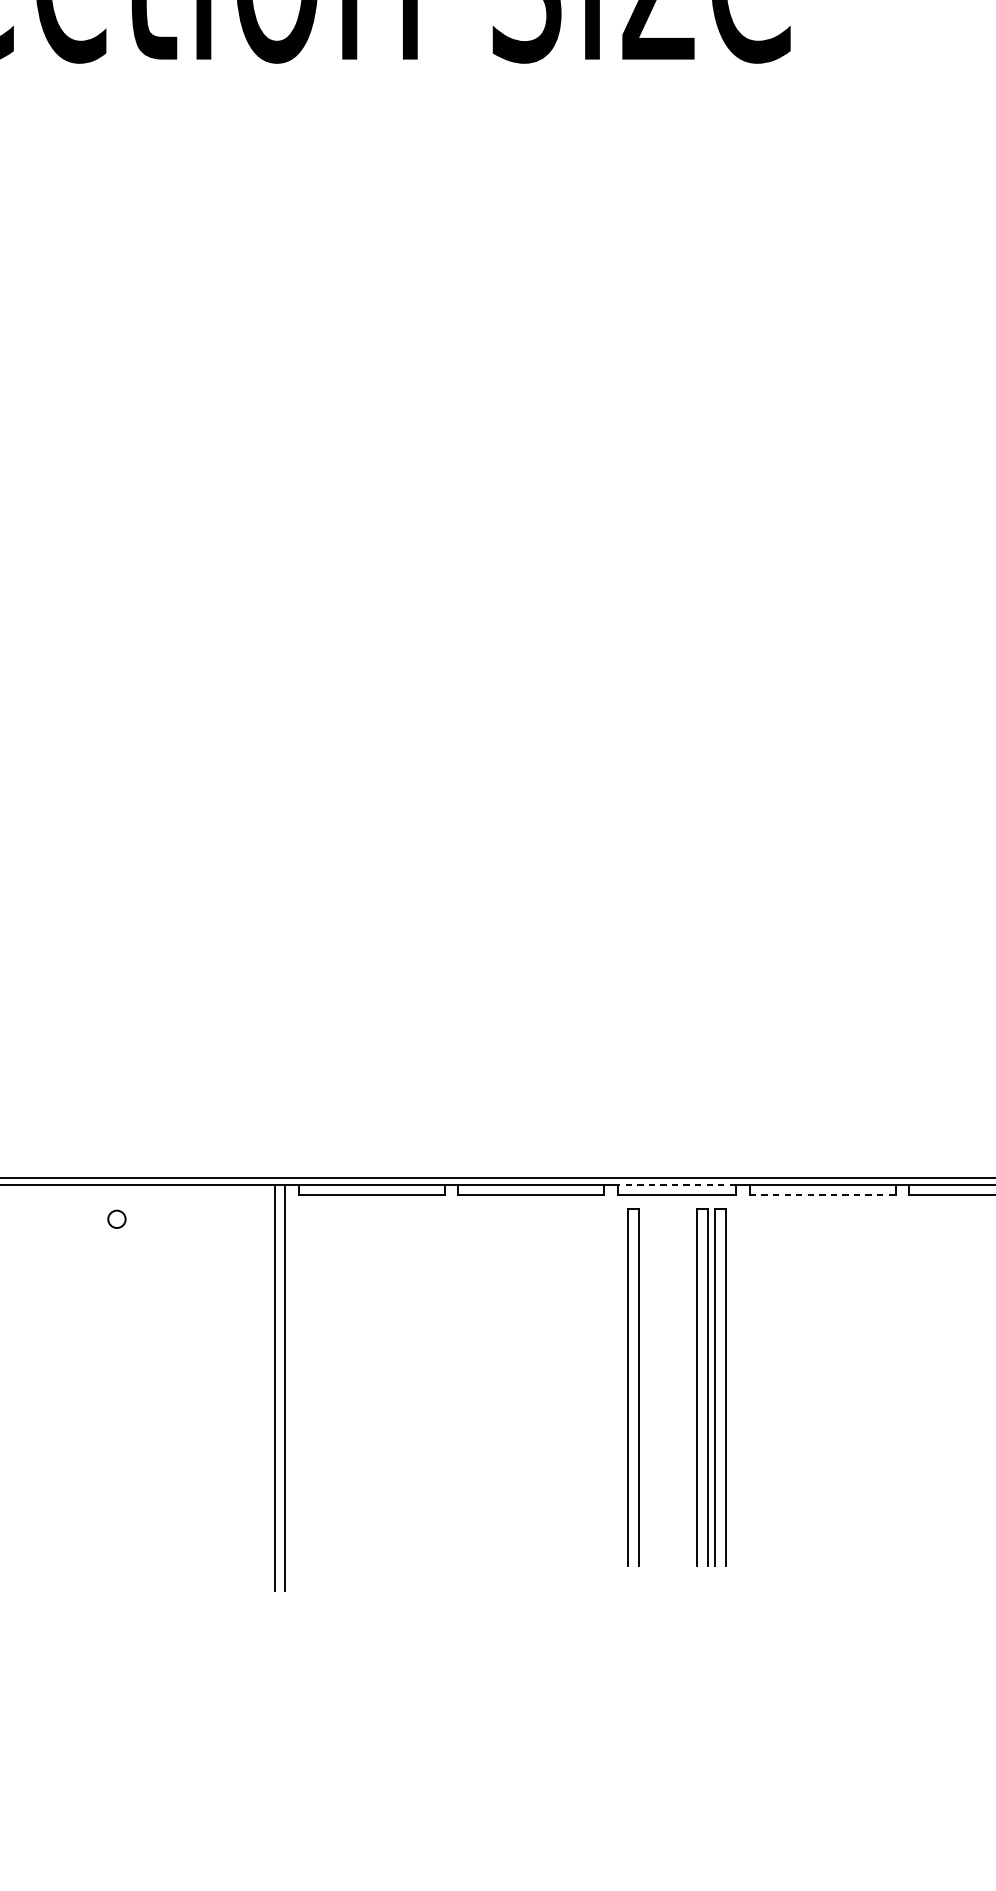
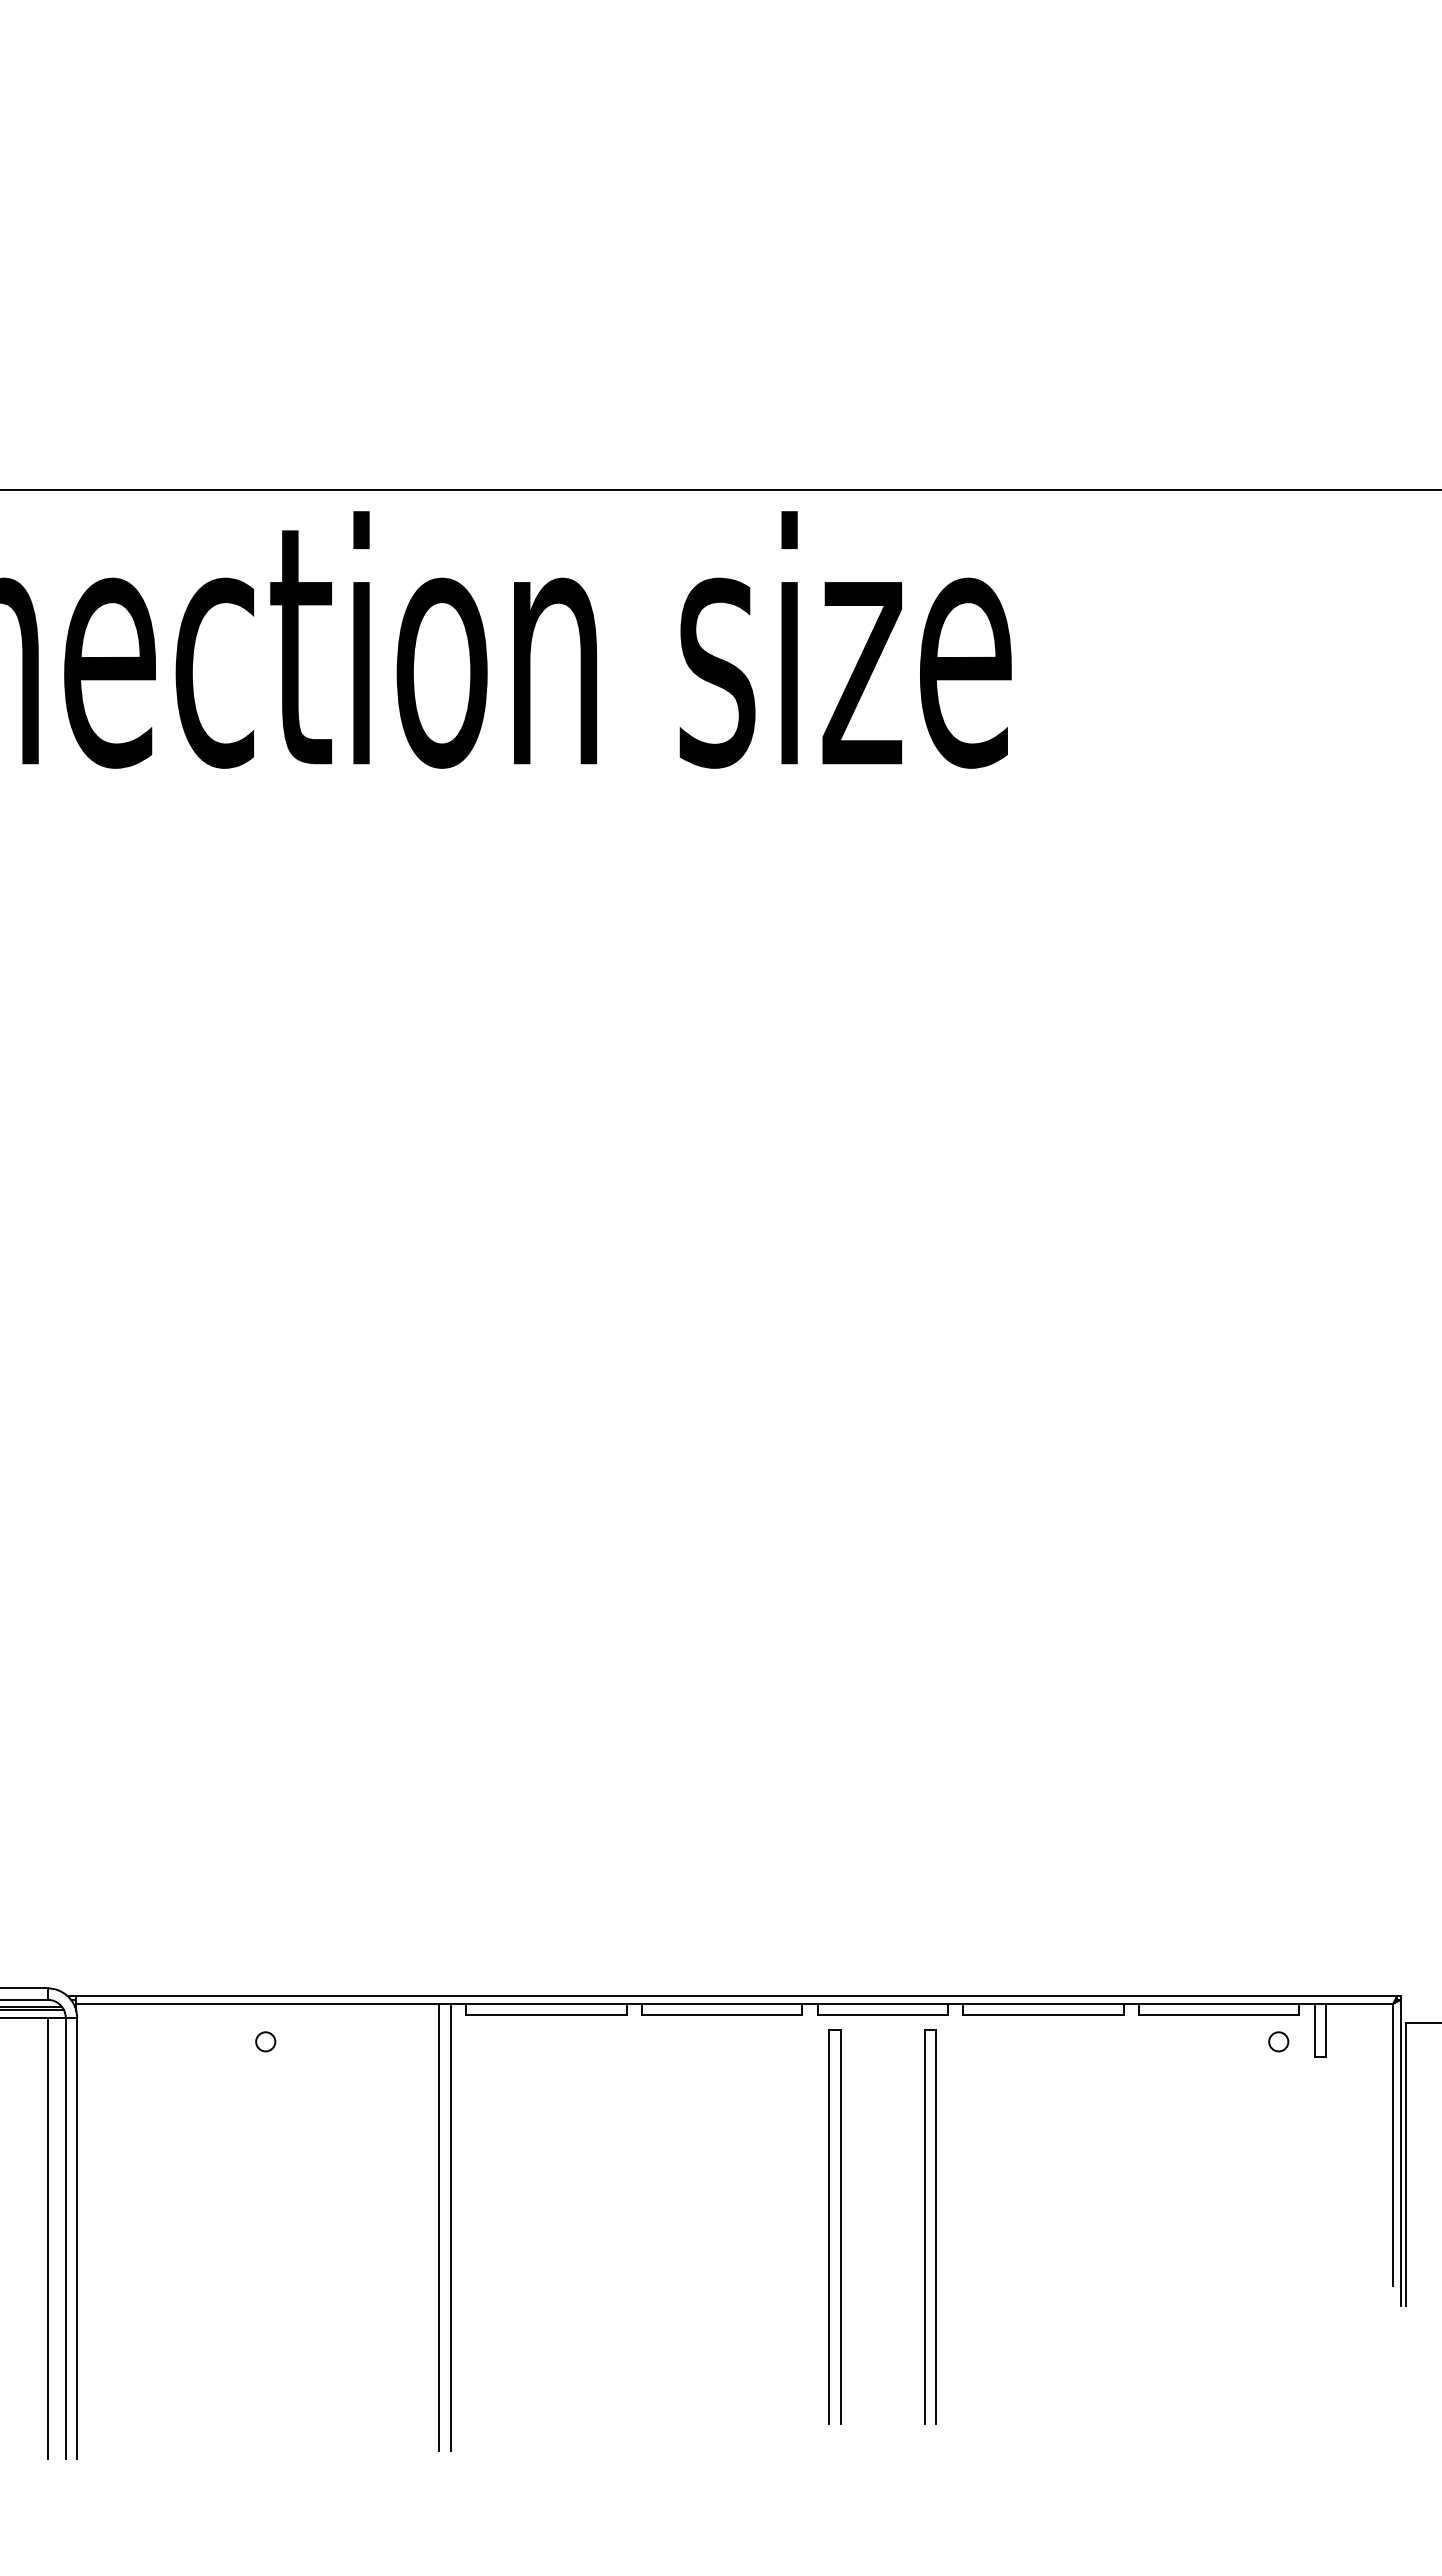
line: (676, 1184) -> (882, 2003), dashed -> solid
line: (822, 1195) -> (1043, 2015), dashed -> solid
part: (702, 1386) -> (910, 2226), removed

